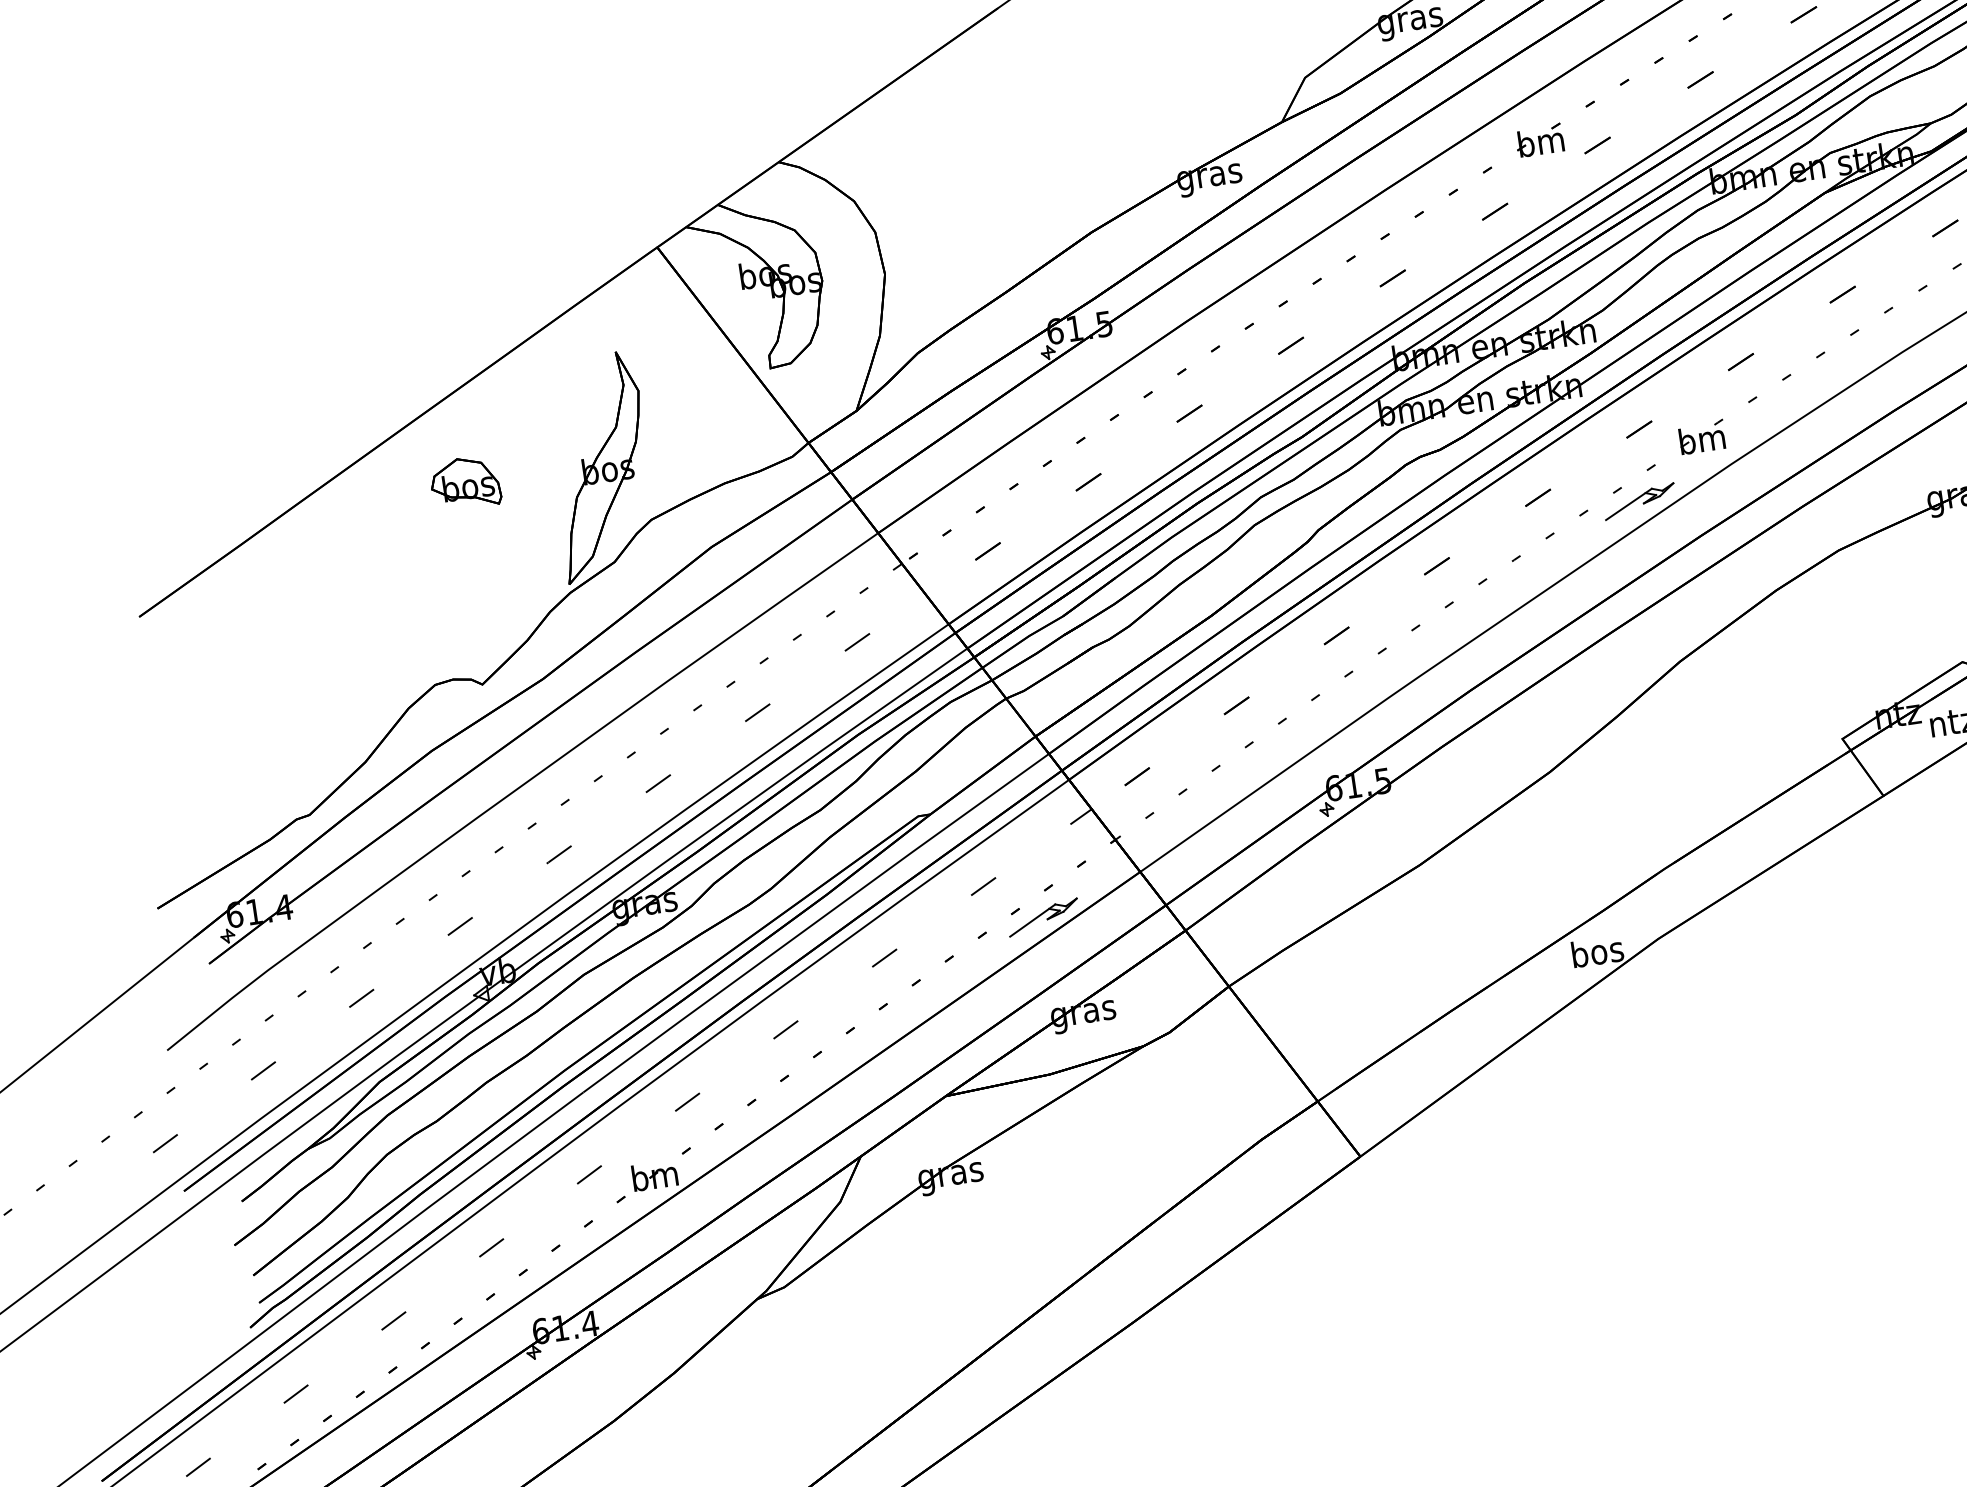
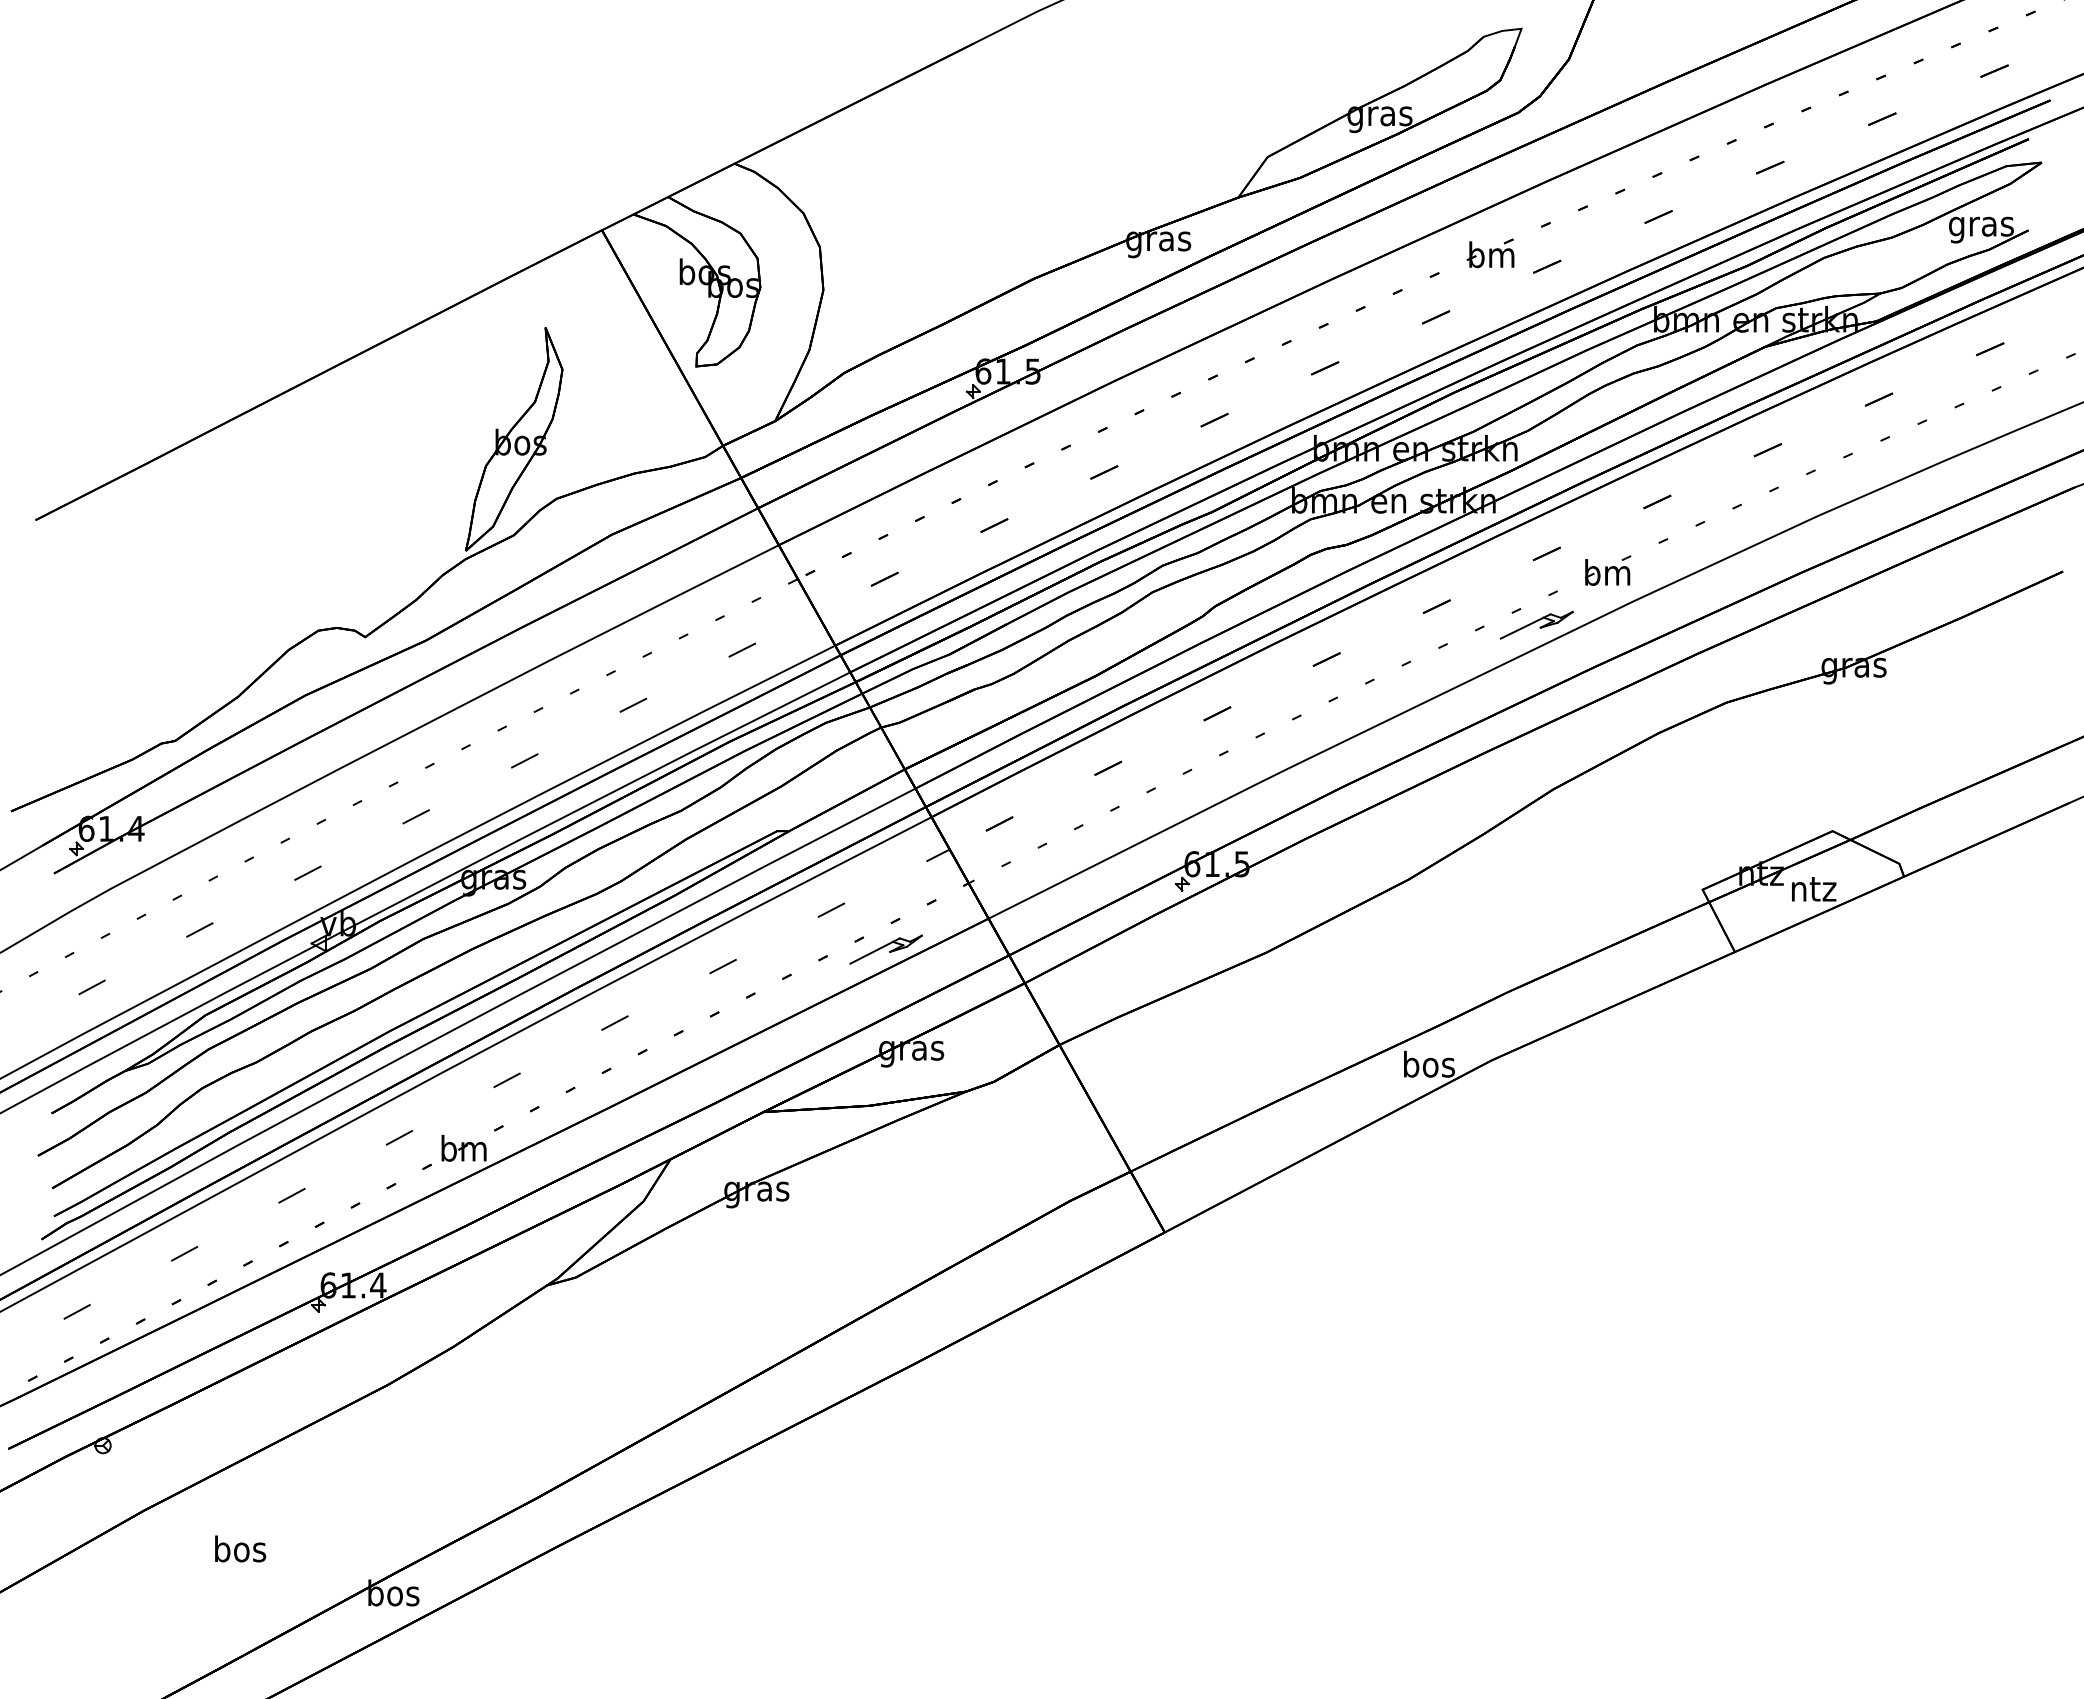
part: (465, 483) -> (377, 435), removed

